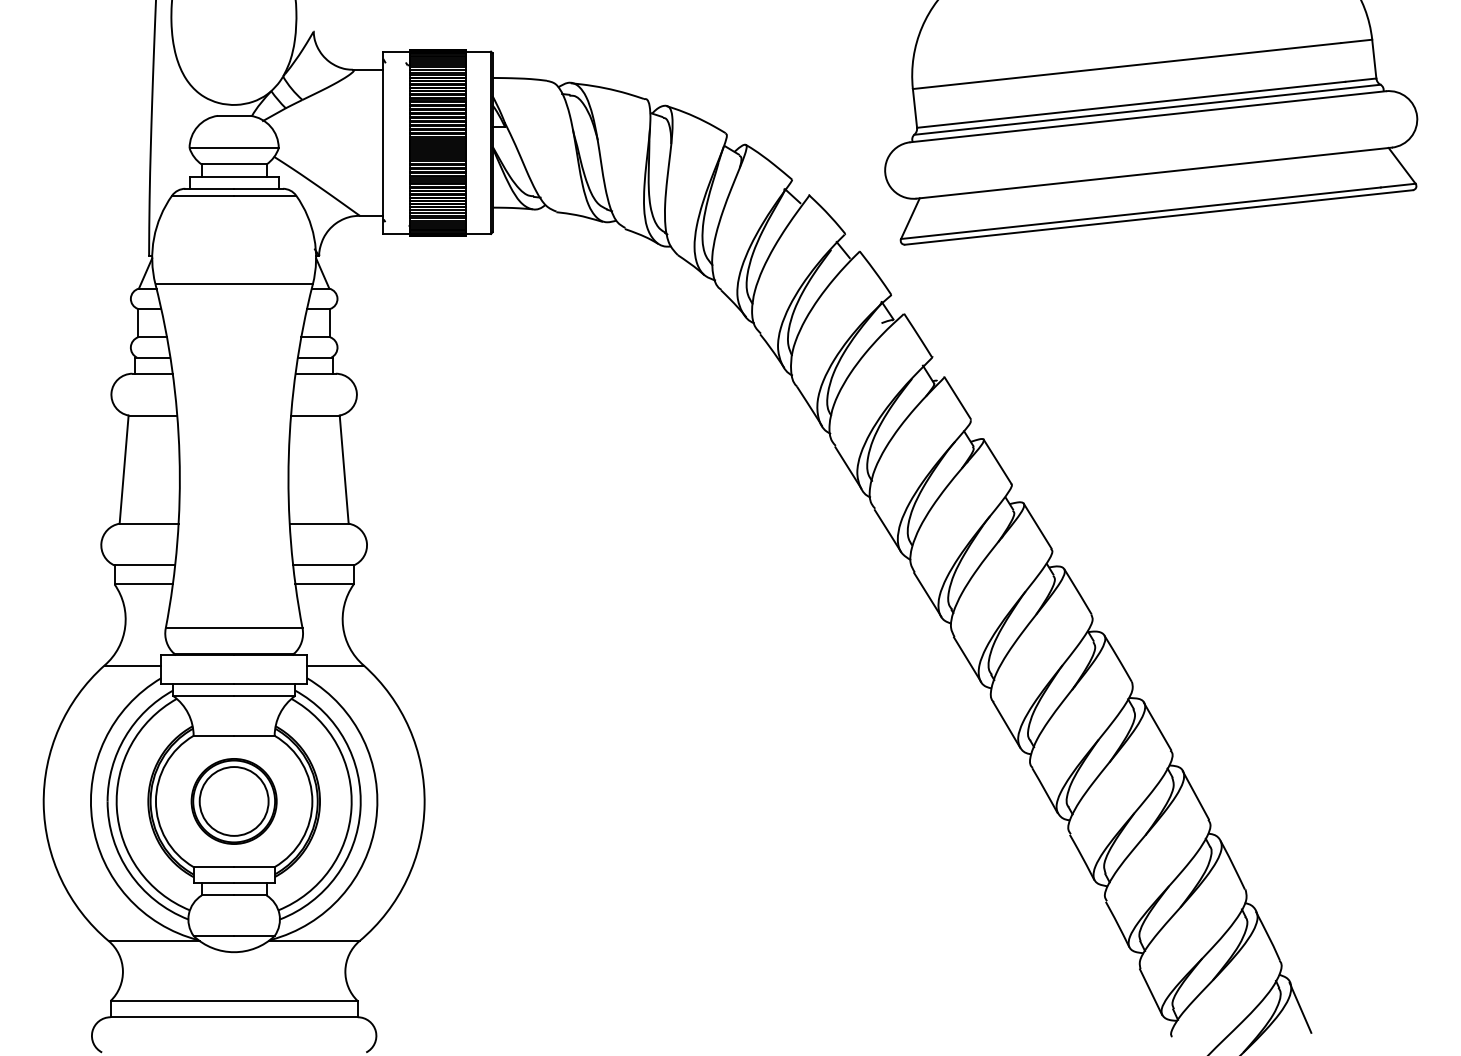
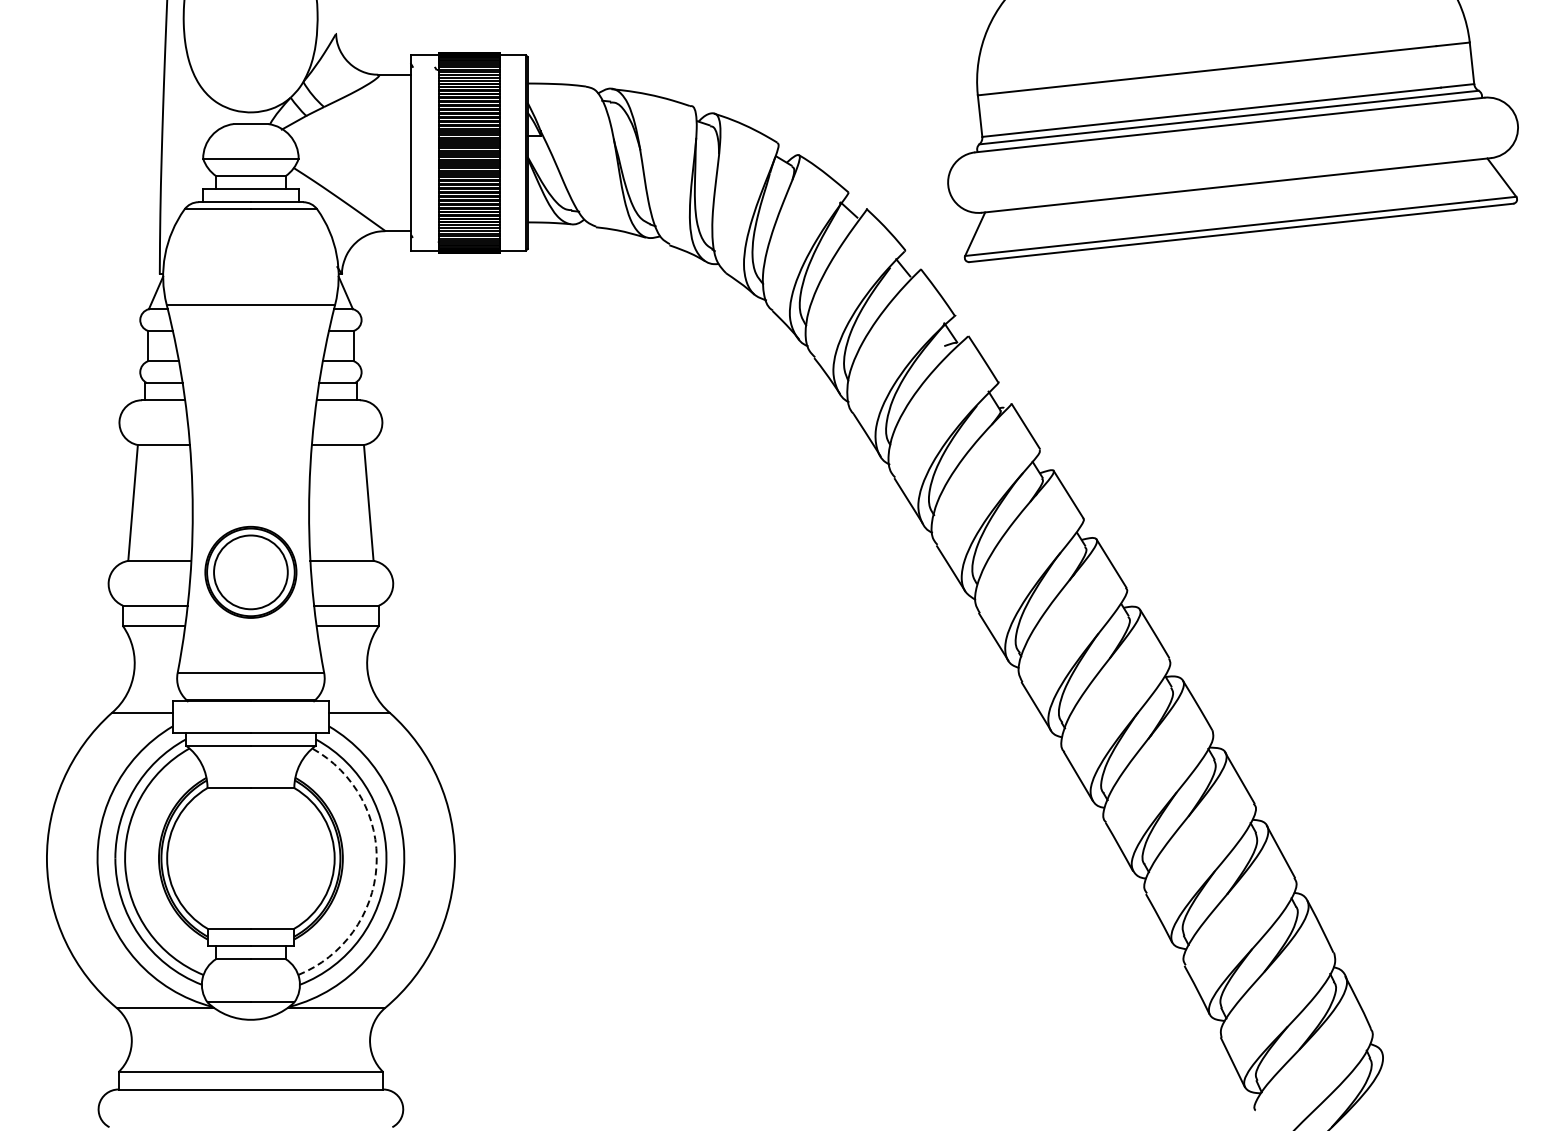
part: (233, 800) -> (250, 571), moved
arc: (351, 809) -> (376, 866), solid -> dashed
line: (1300, 1007) -> (1392, 1079), removed

